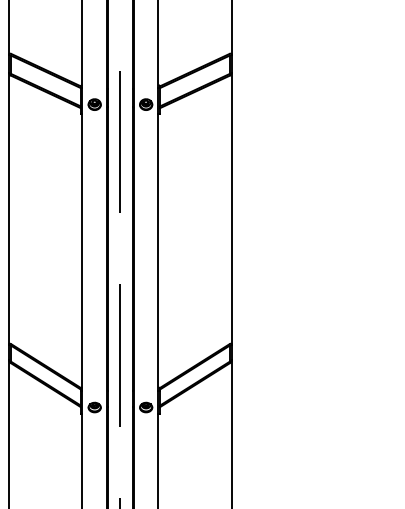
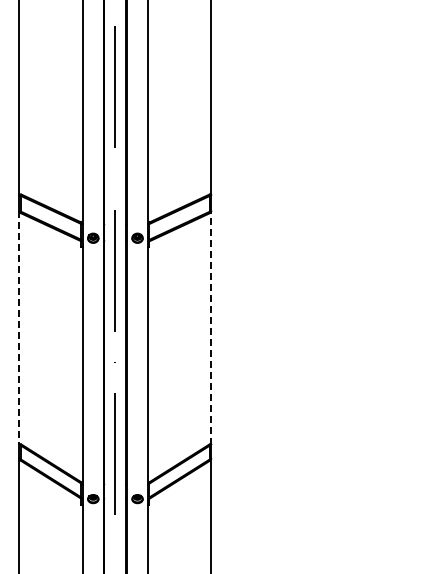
line: (232, 208) -> (211, 327), solid -> dashed
line: (9, 209) -> (19, 328), solid -> dashed

